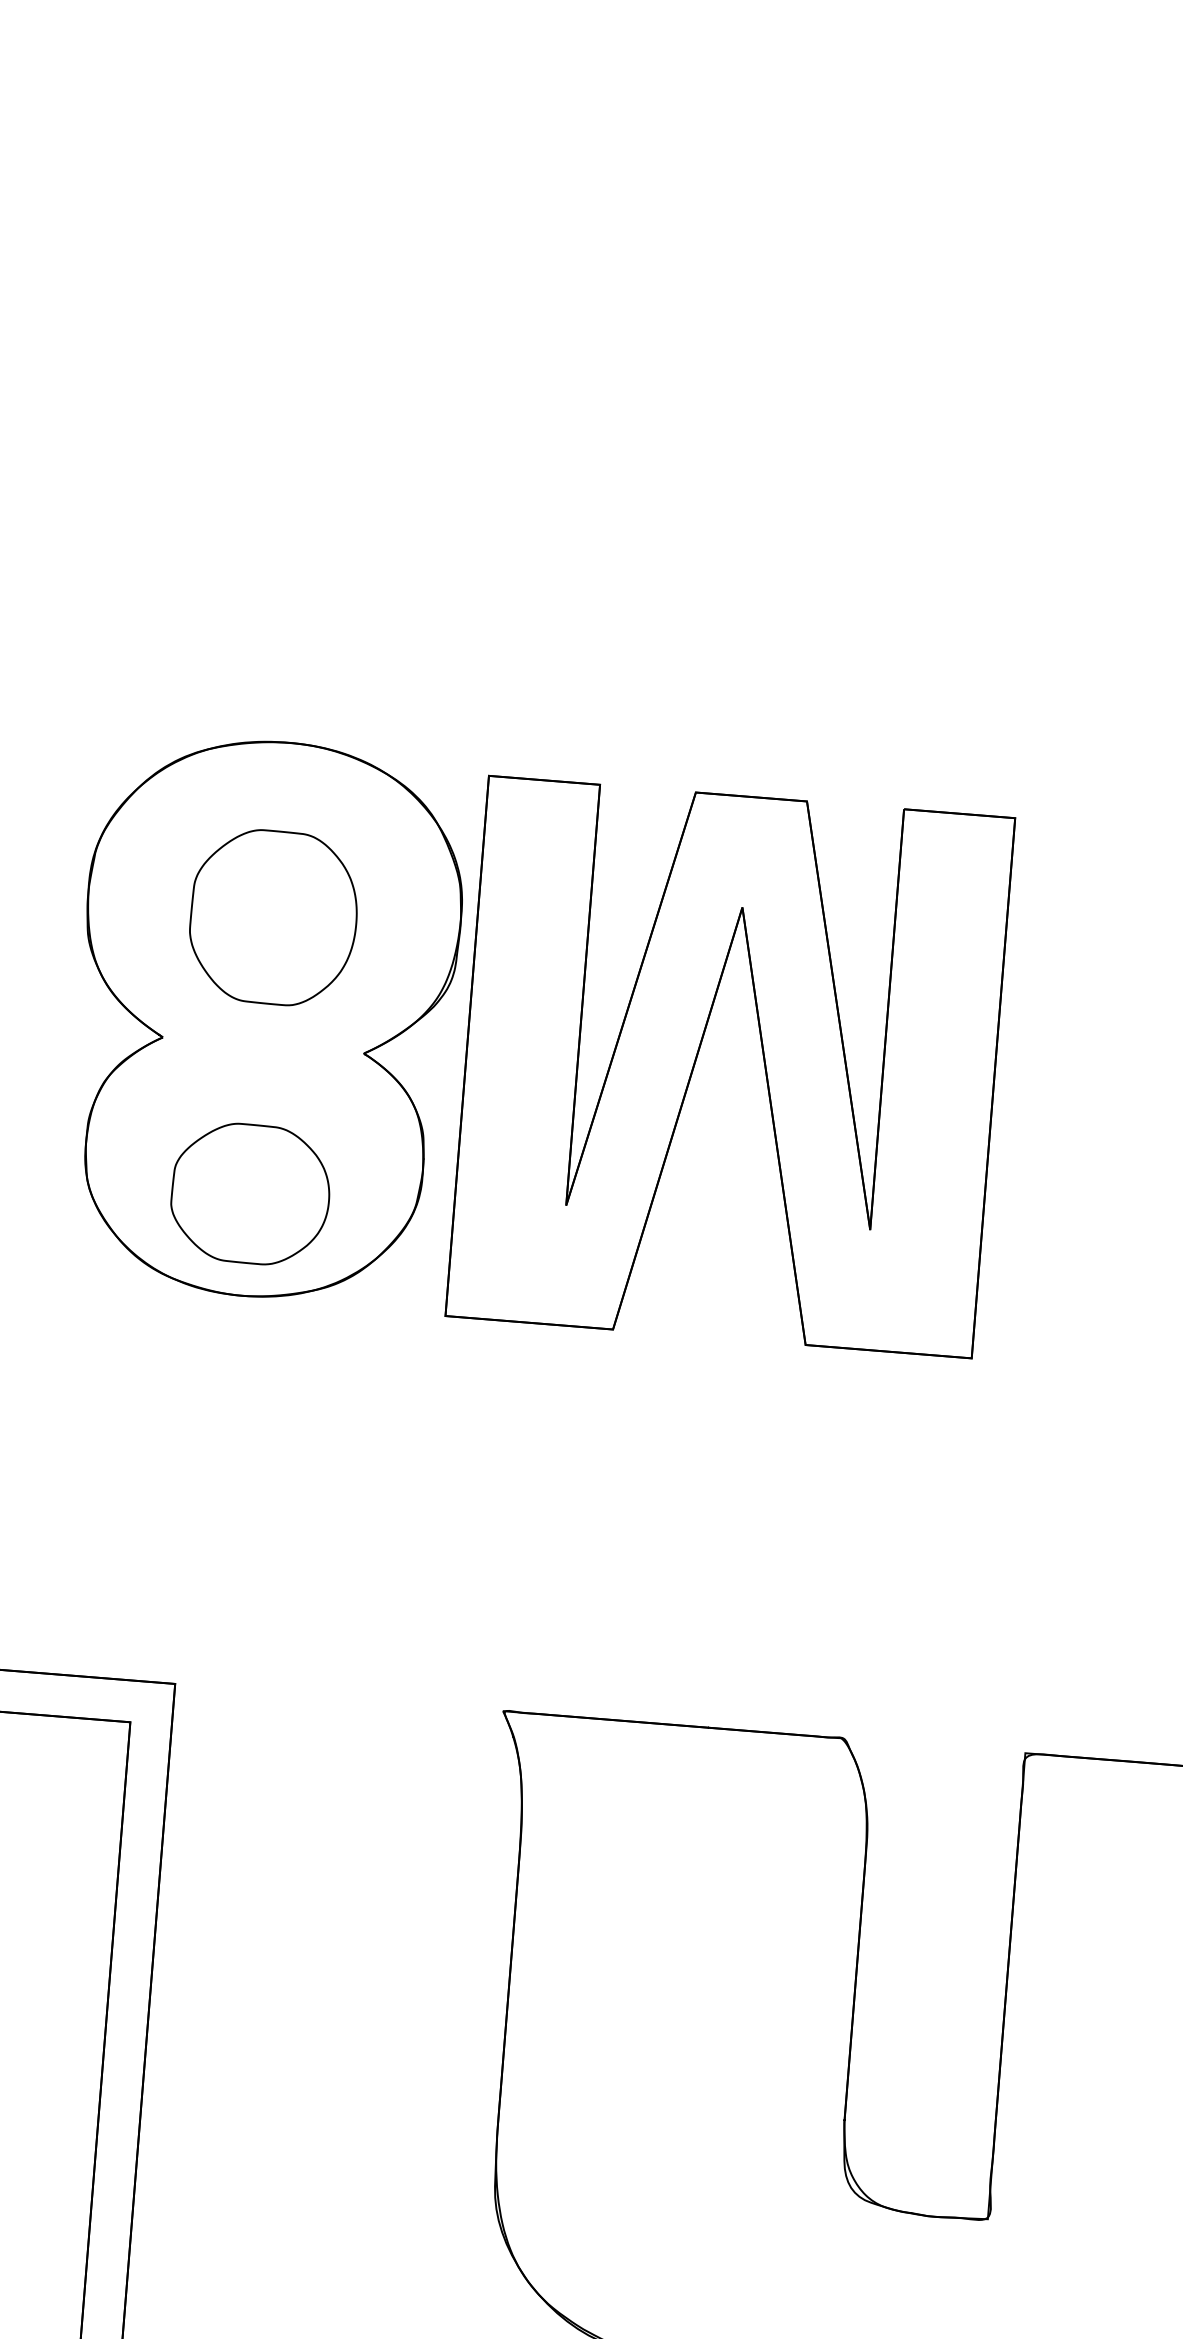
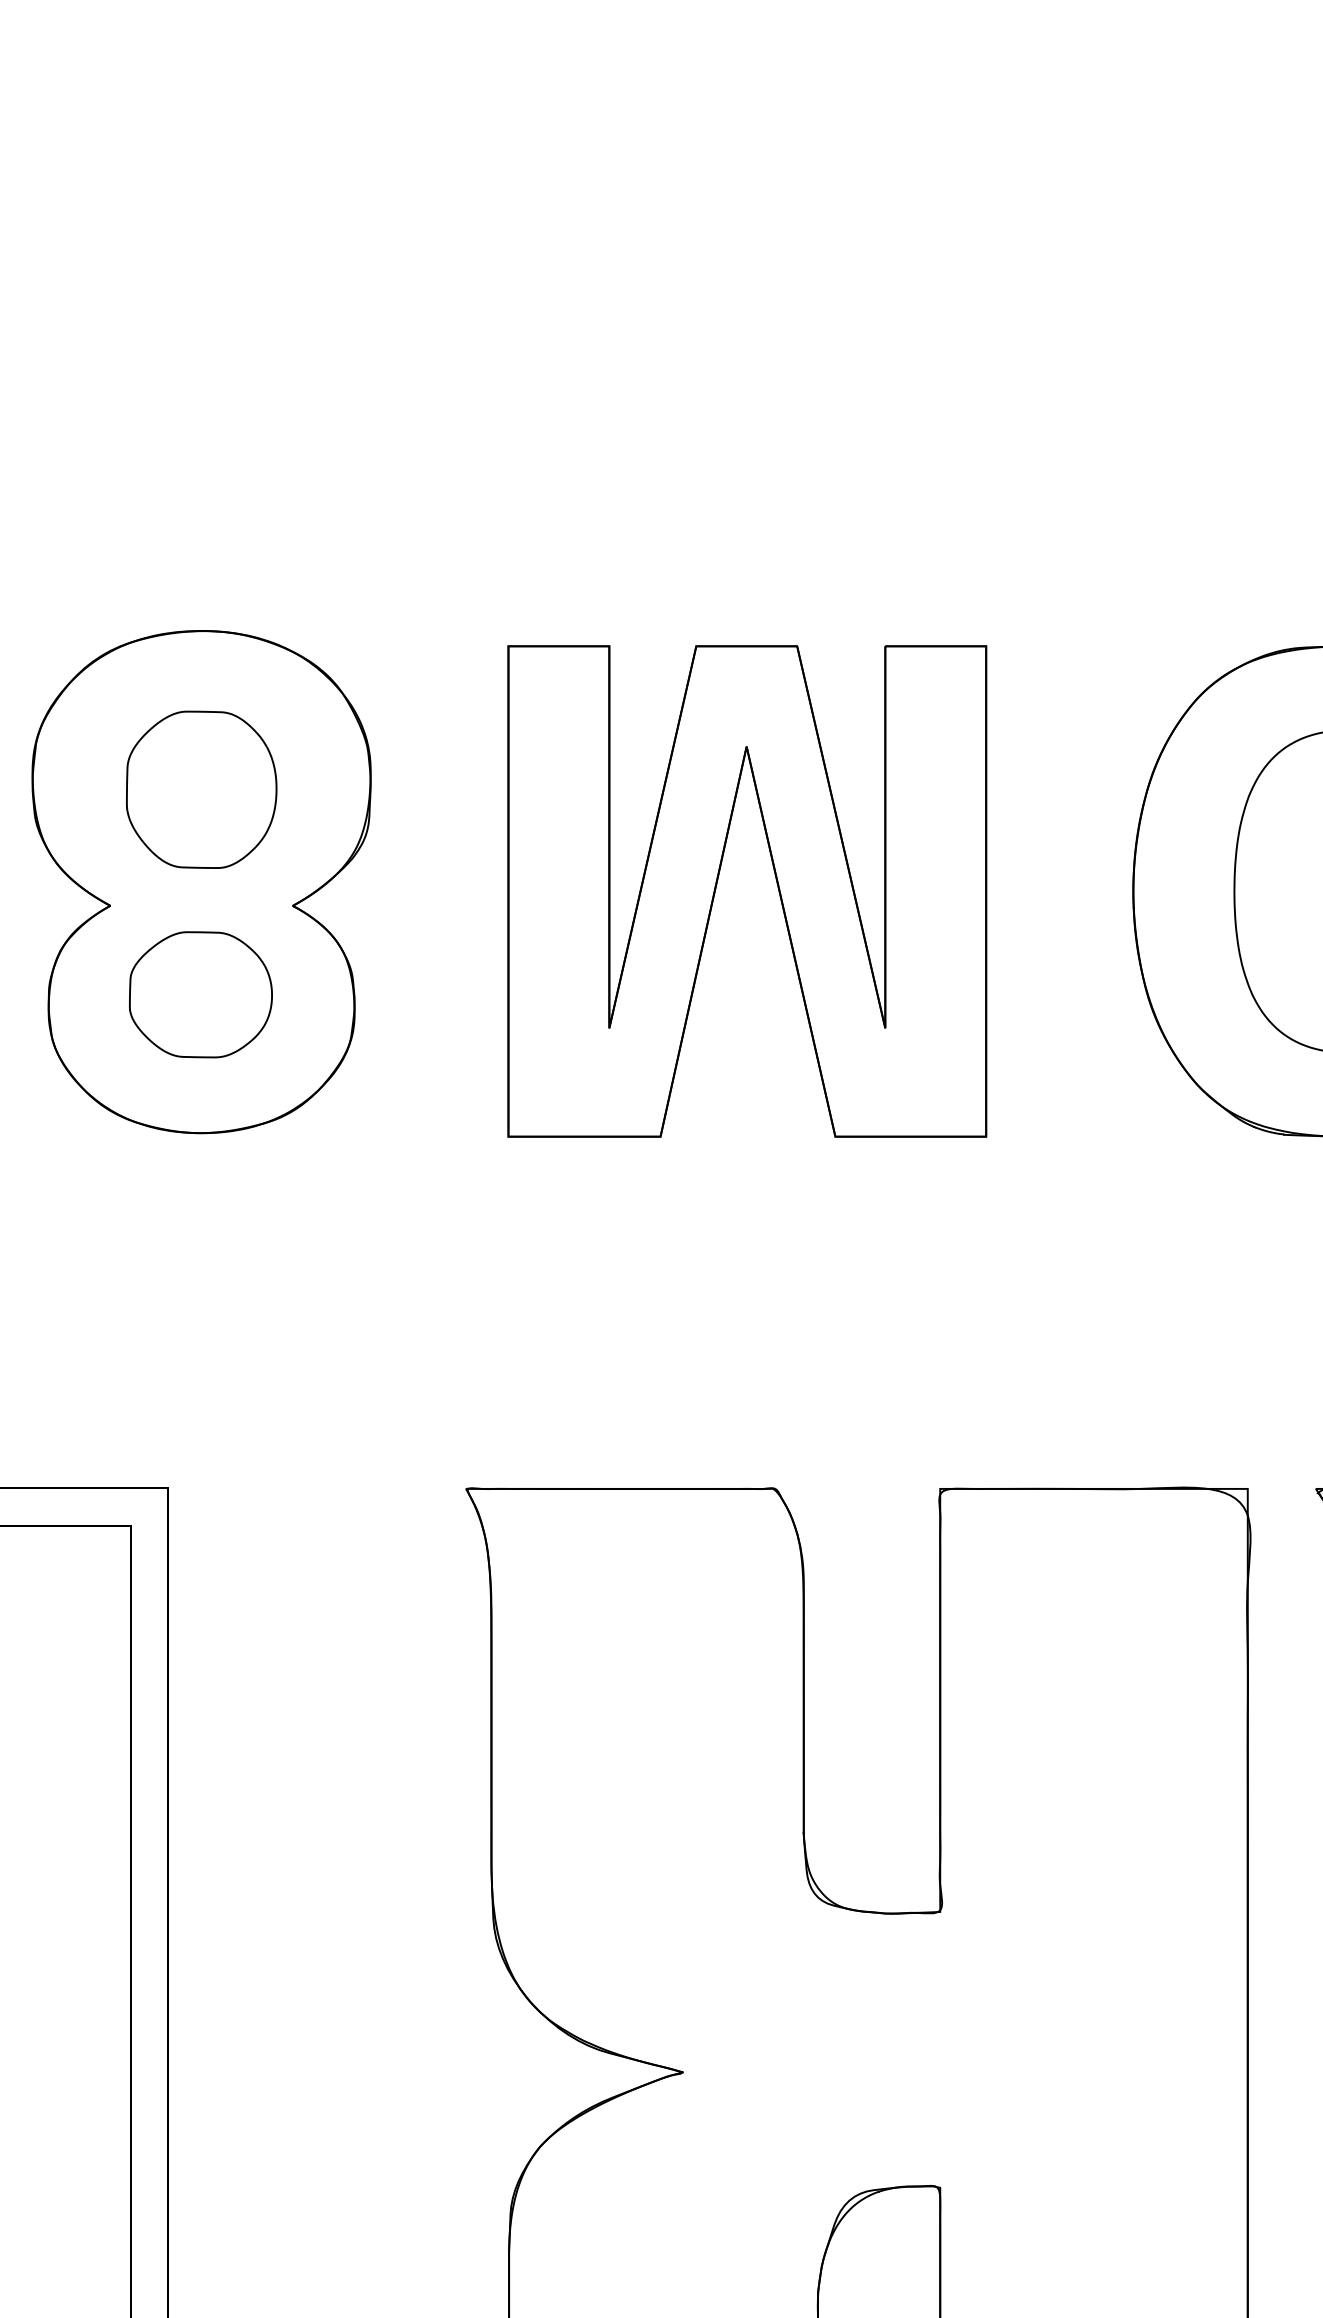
part: (763, 1060) -> (776, 883), moved
part: (250, 1193) -> (200, 994), moved

